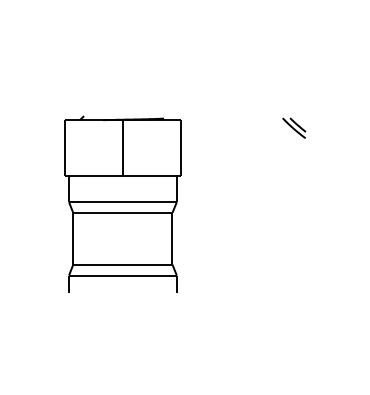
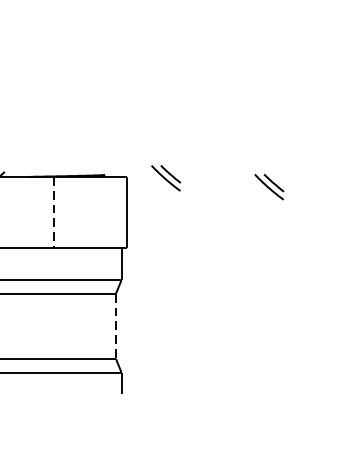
part: (212, 120) -> (166, 177), added
line: (122, 148) -> (53, 212), solid -> dashed
line: (172, 238) -> (116, 325), solid -> dashed

